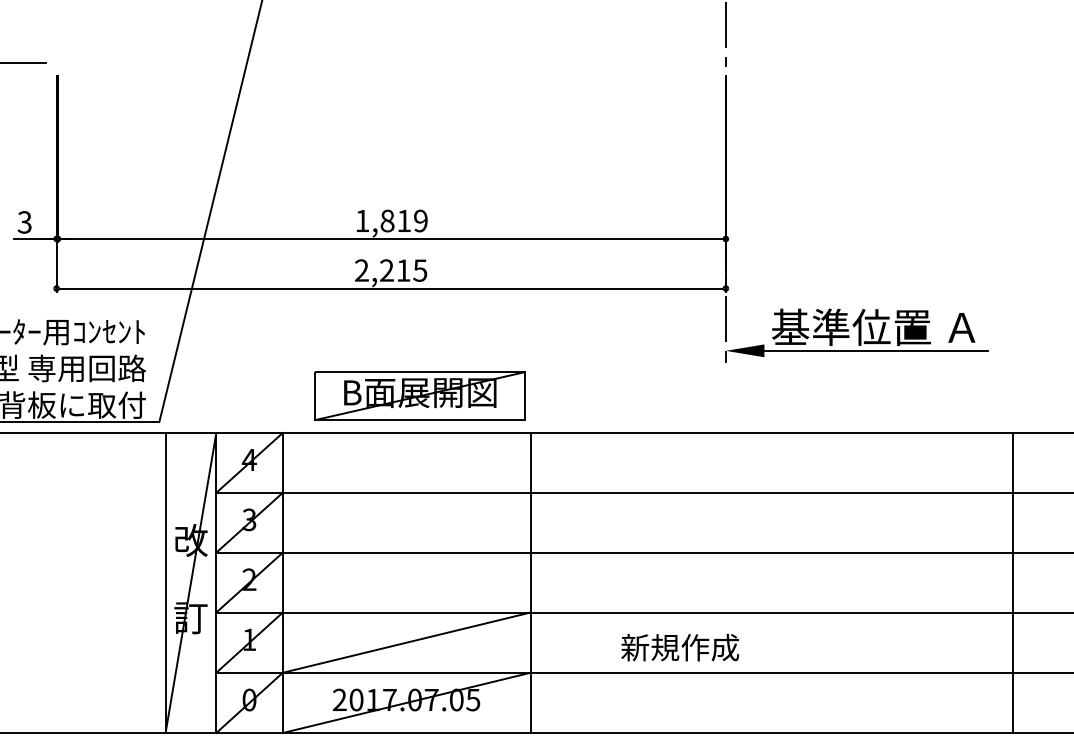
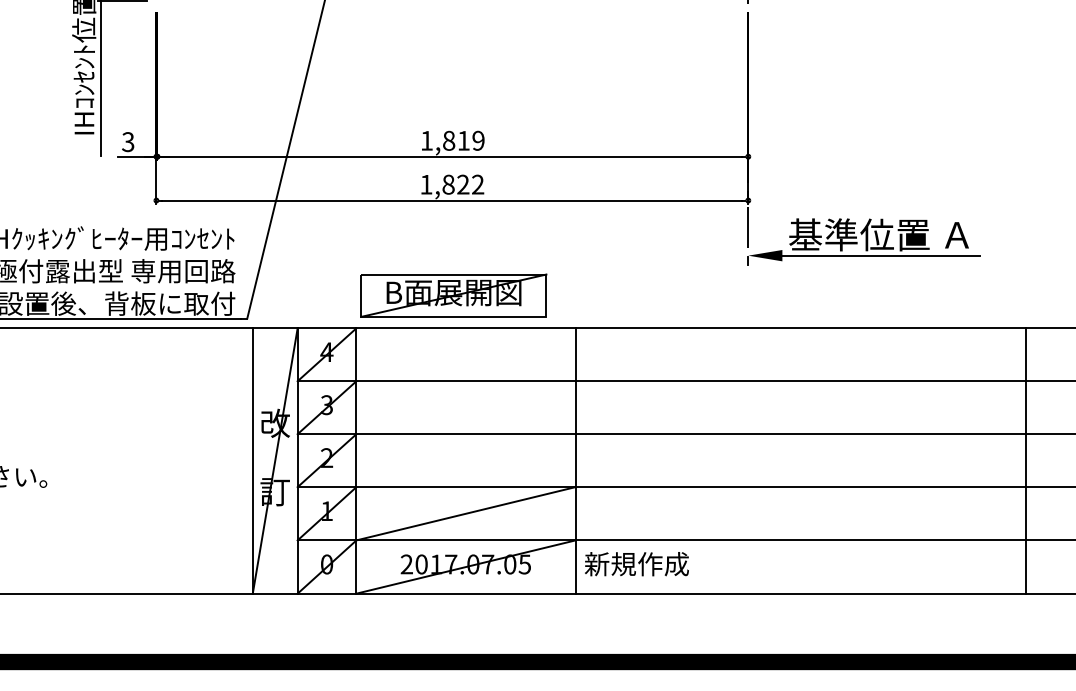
text: (391, 270) -> (452, 184), 2,215 -> 1,822
part: (419, 395) -> (453, 295), moved
line: (1013, 582) -> (1026, 460), moved
text: (679, 648) -> (636, 564), moved

